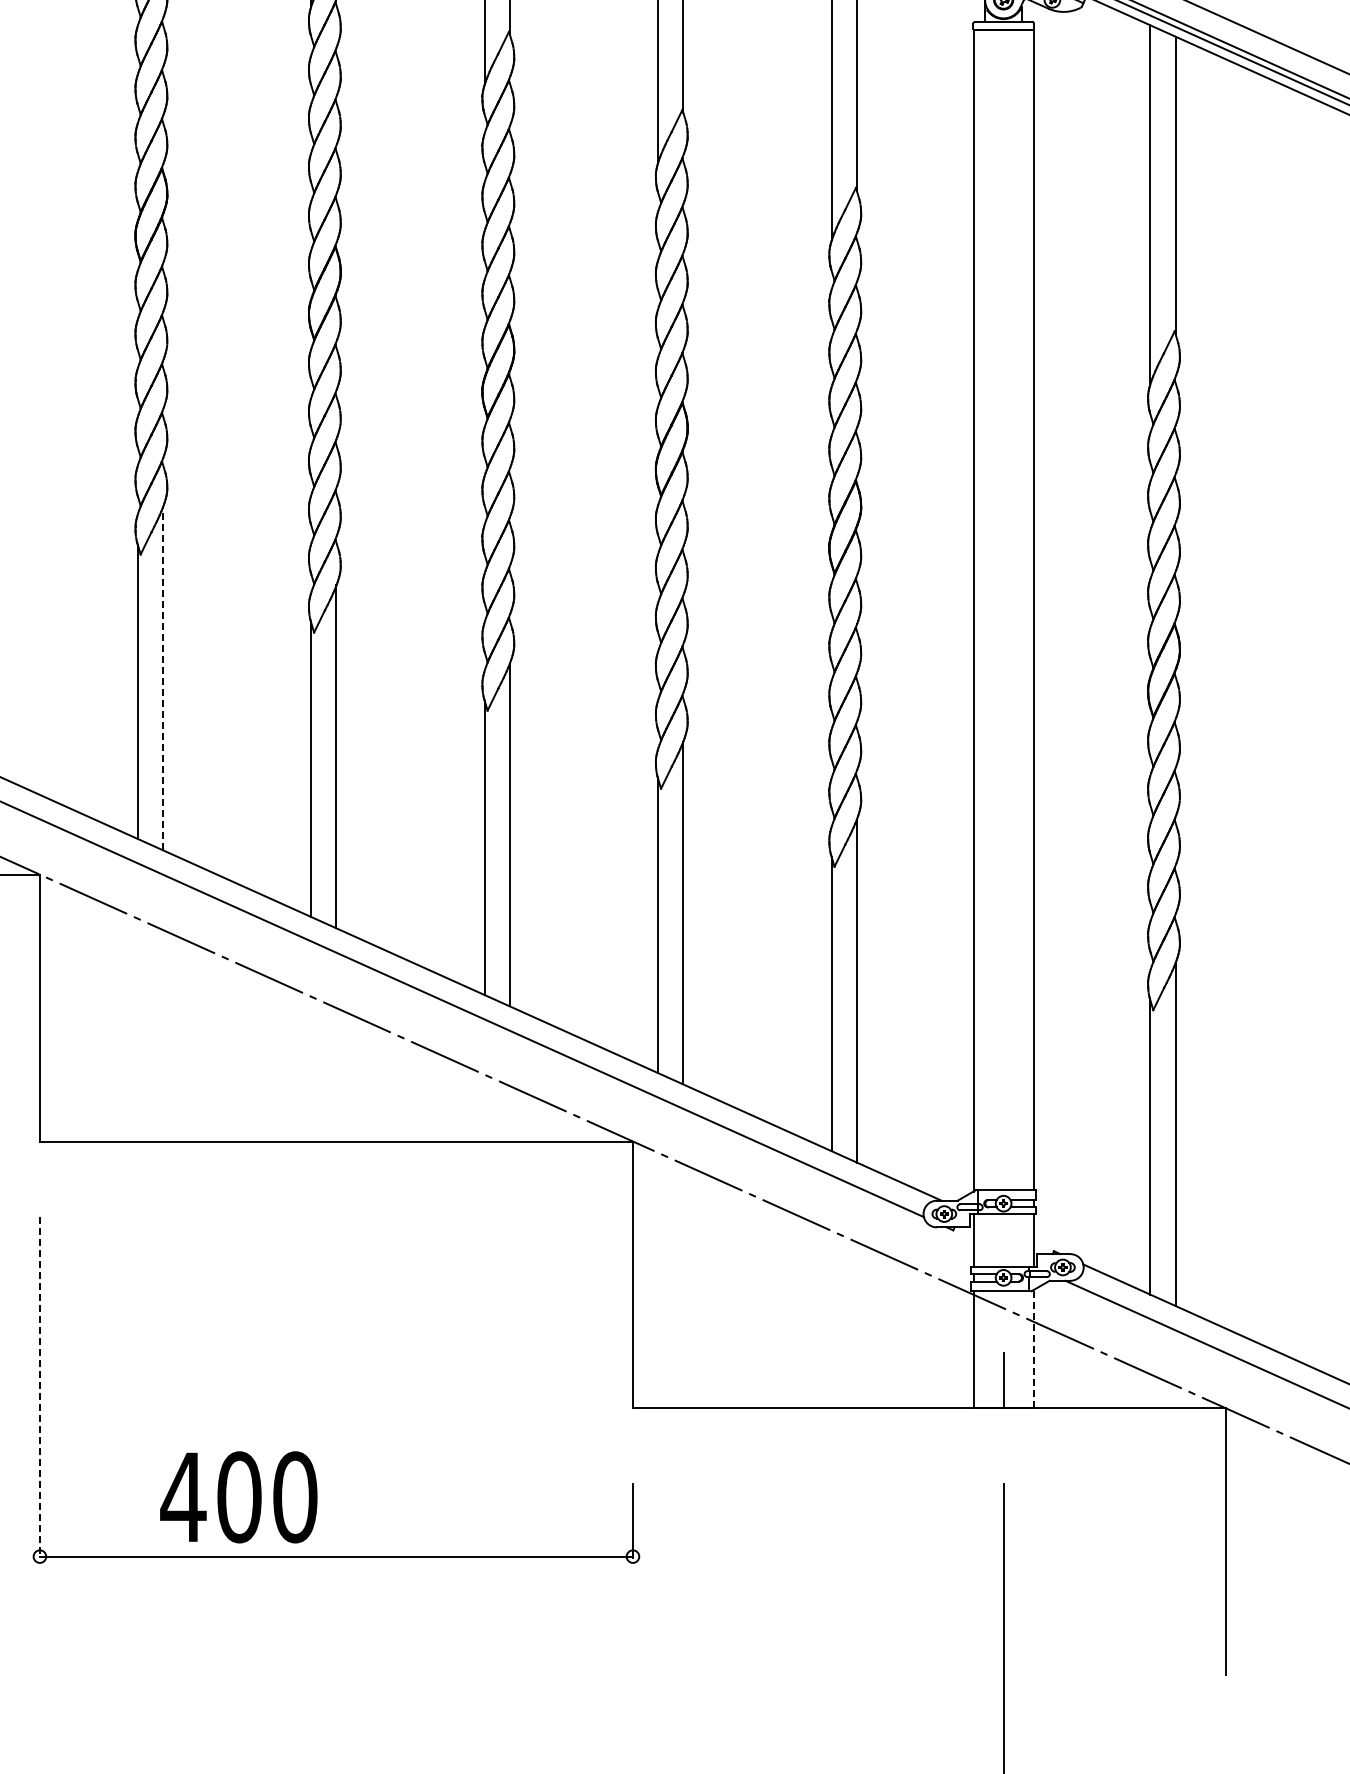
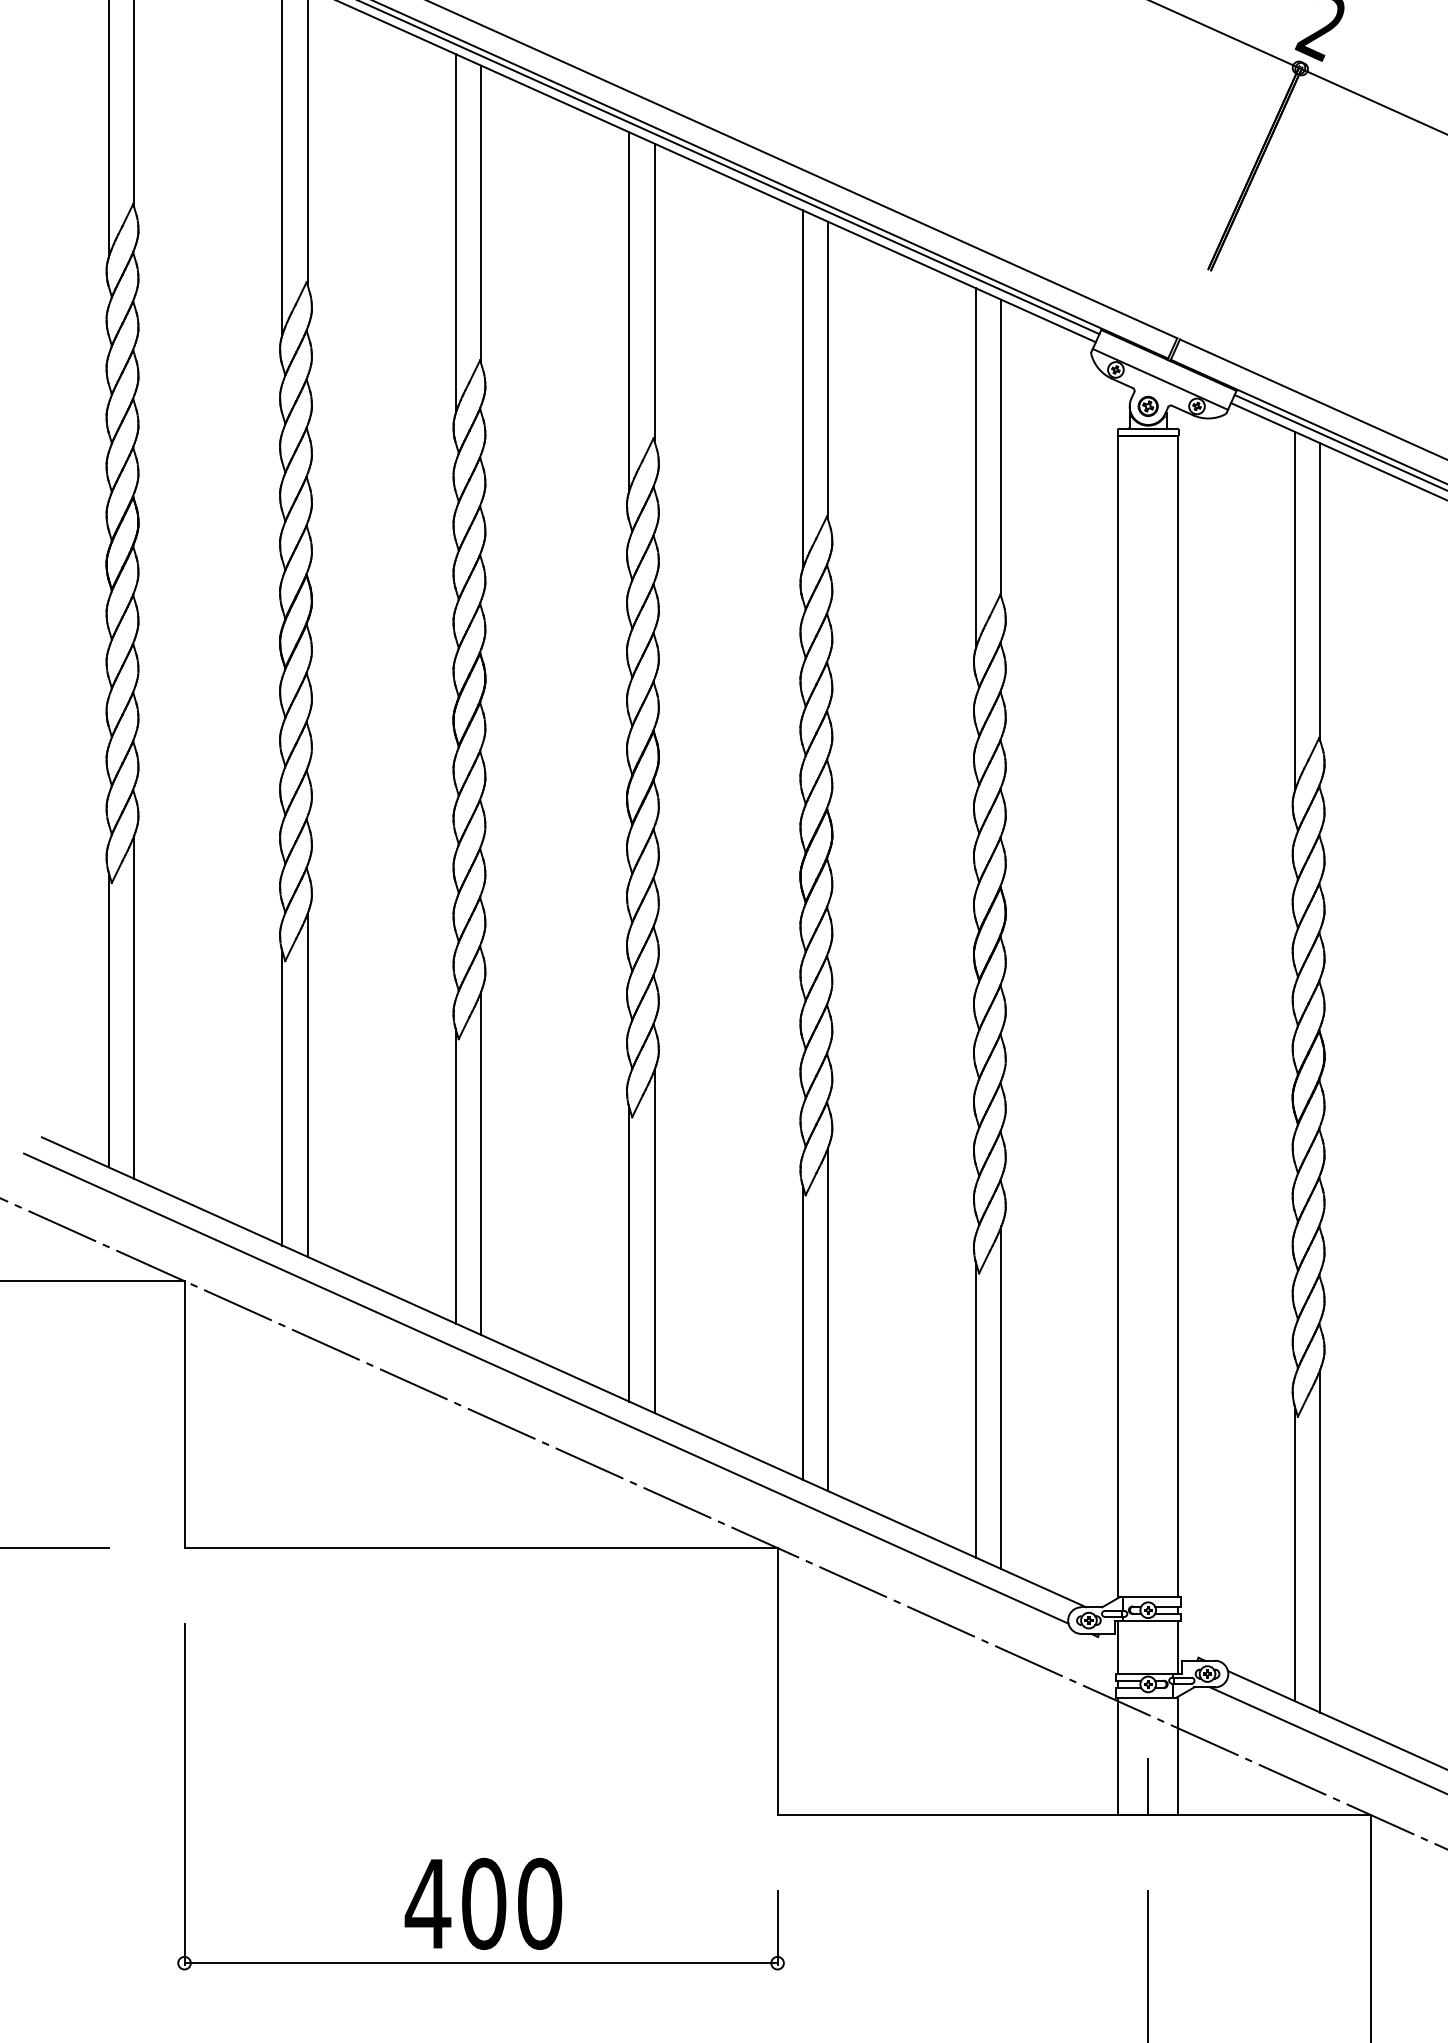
line: (162, 677) -> (307, 1084), dashed -> solid
line: (1033, 1348) -> (1178, 1755), dashed -> solid
line: (39, 1387) -> (184, 1794), dashed -> solid
text: (238, 1496) -> (483, 1903), moved

